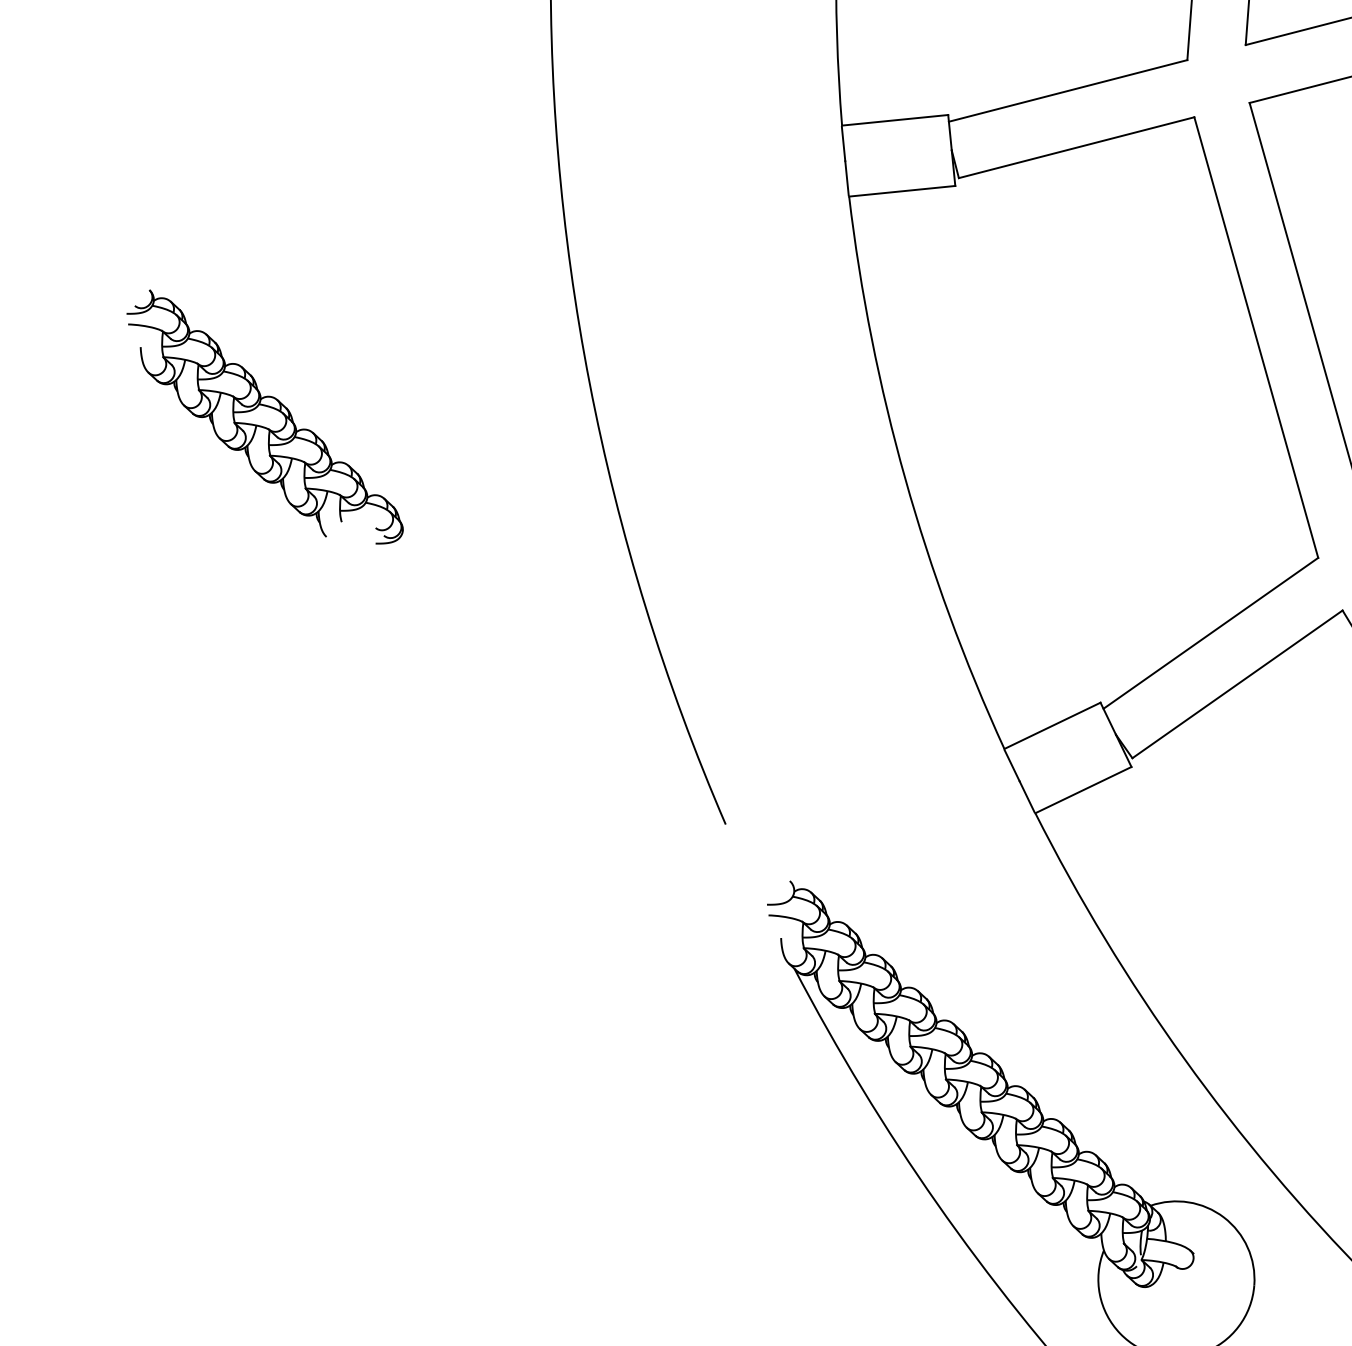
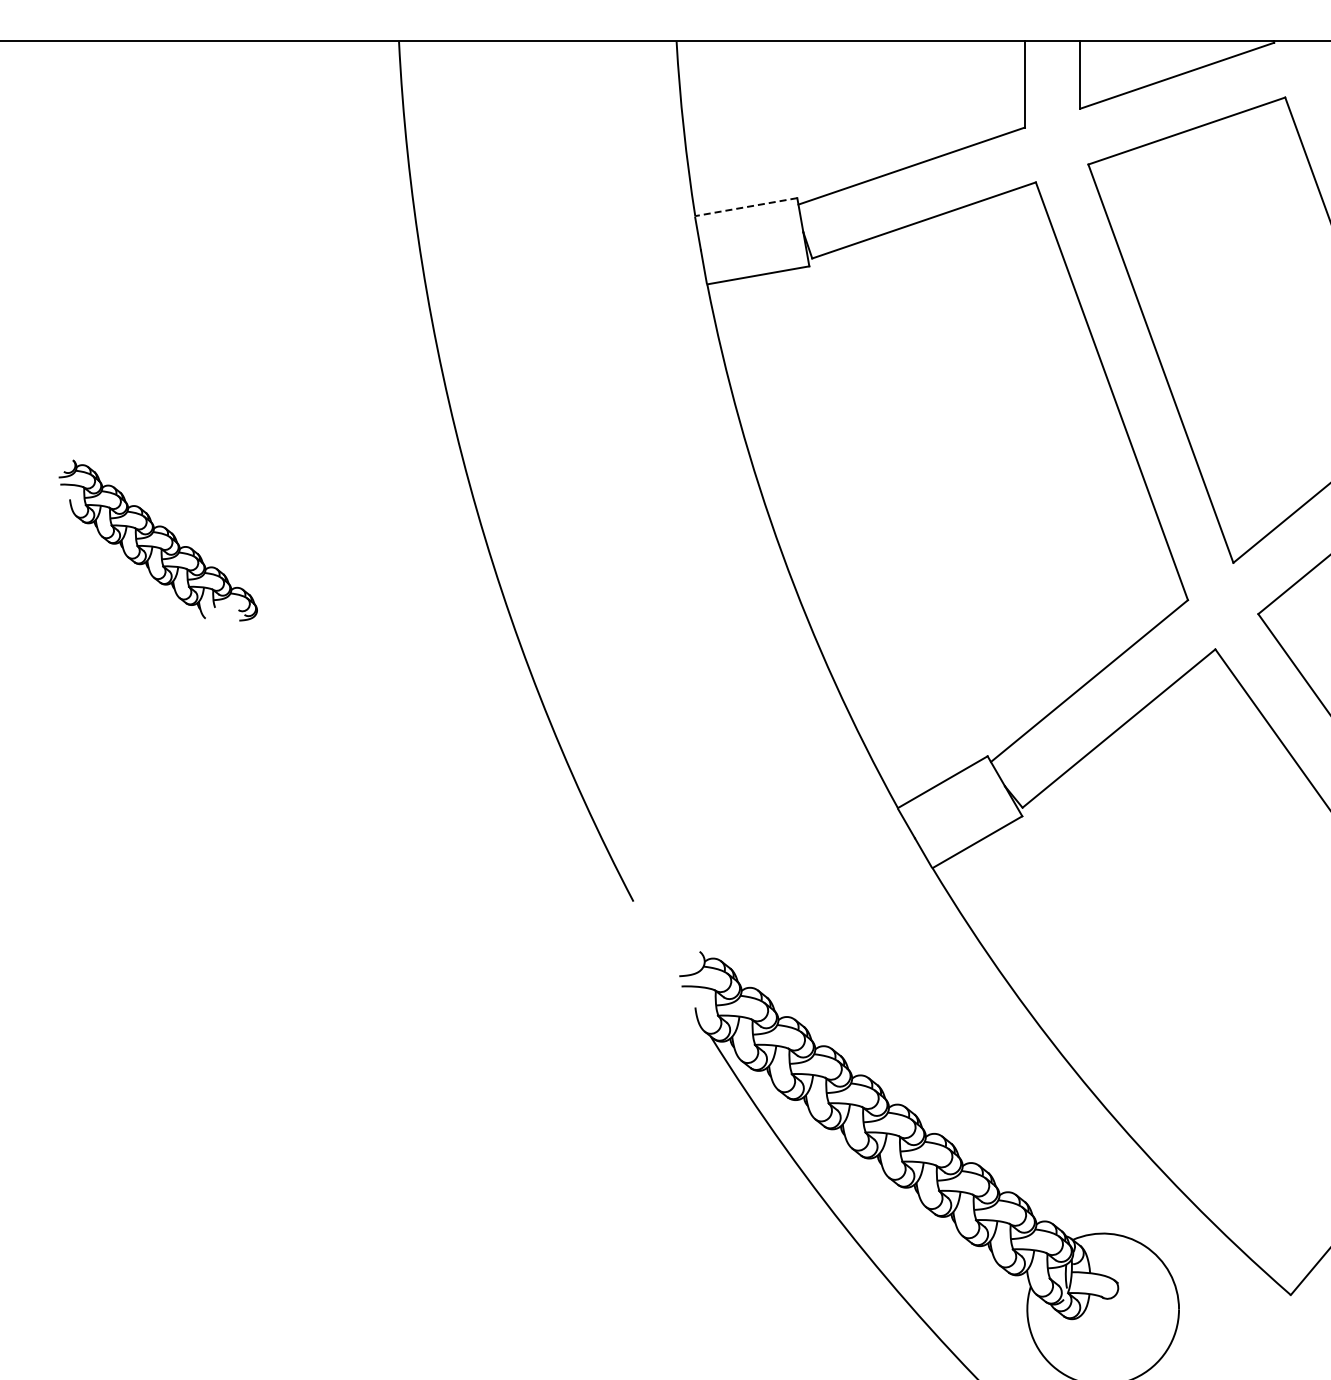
line: (895, 120) -> (746, 207), solid -> dashed
part: (265, 417) -> (158, 540), size x0.7

